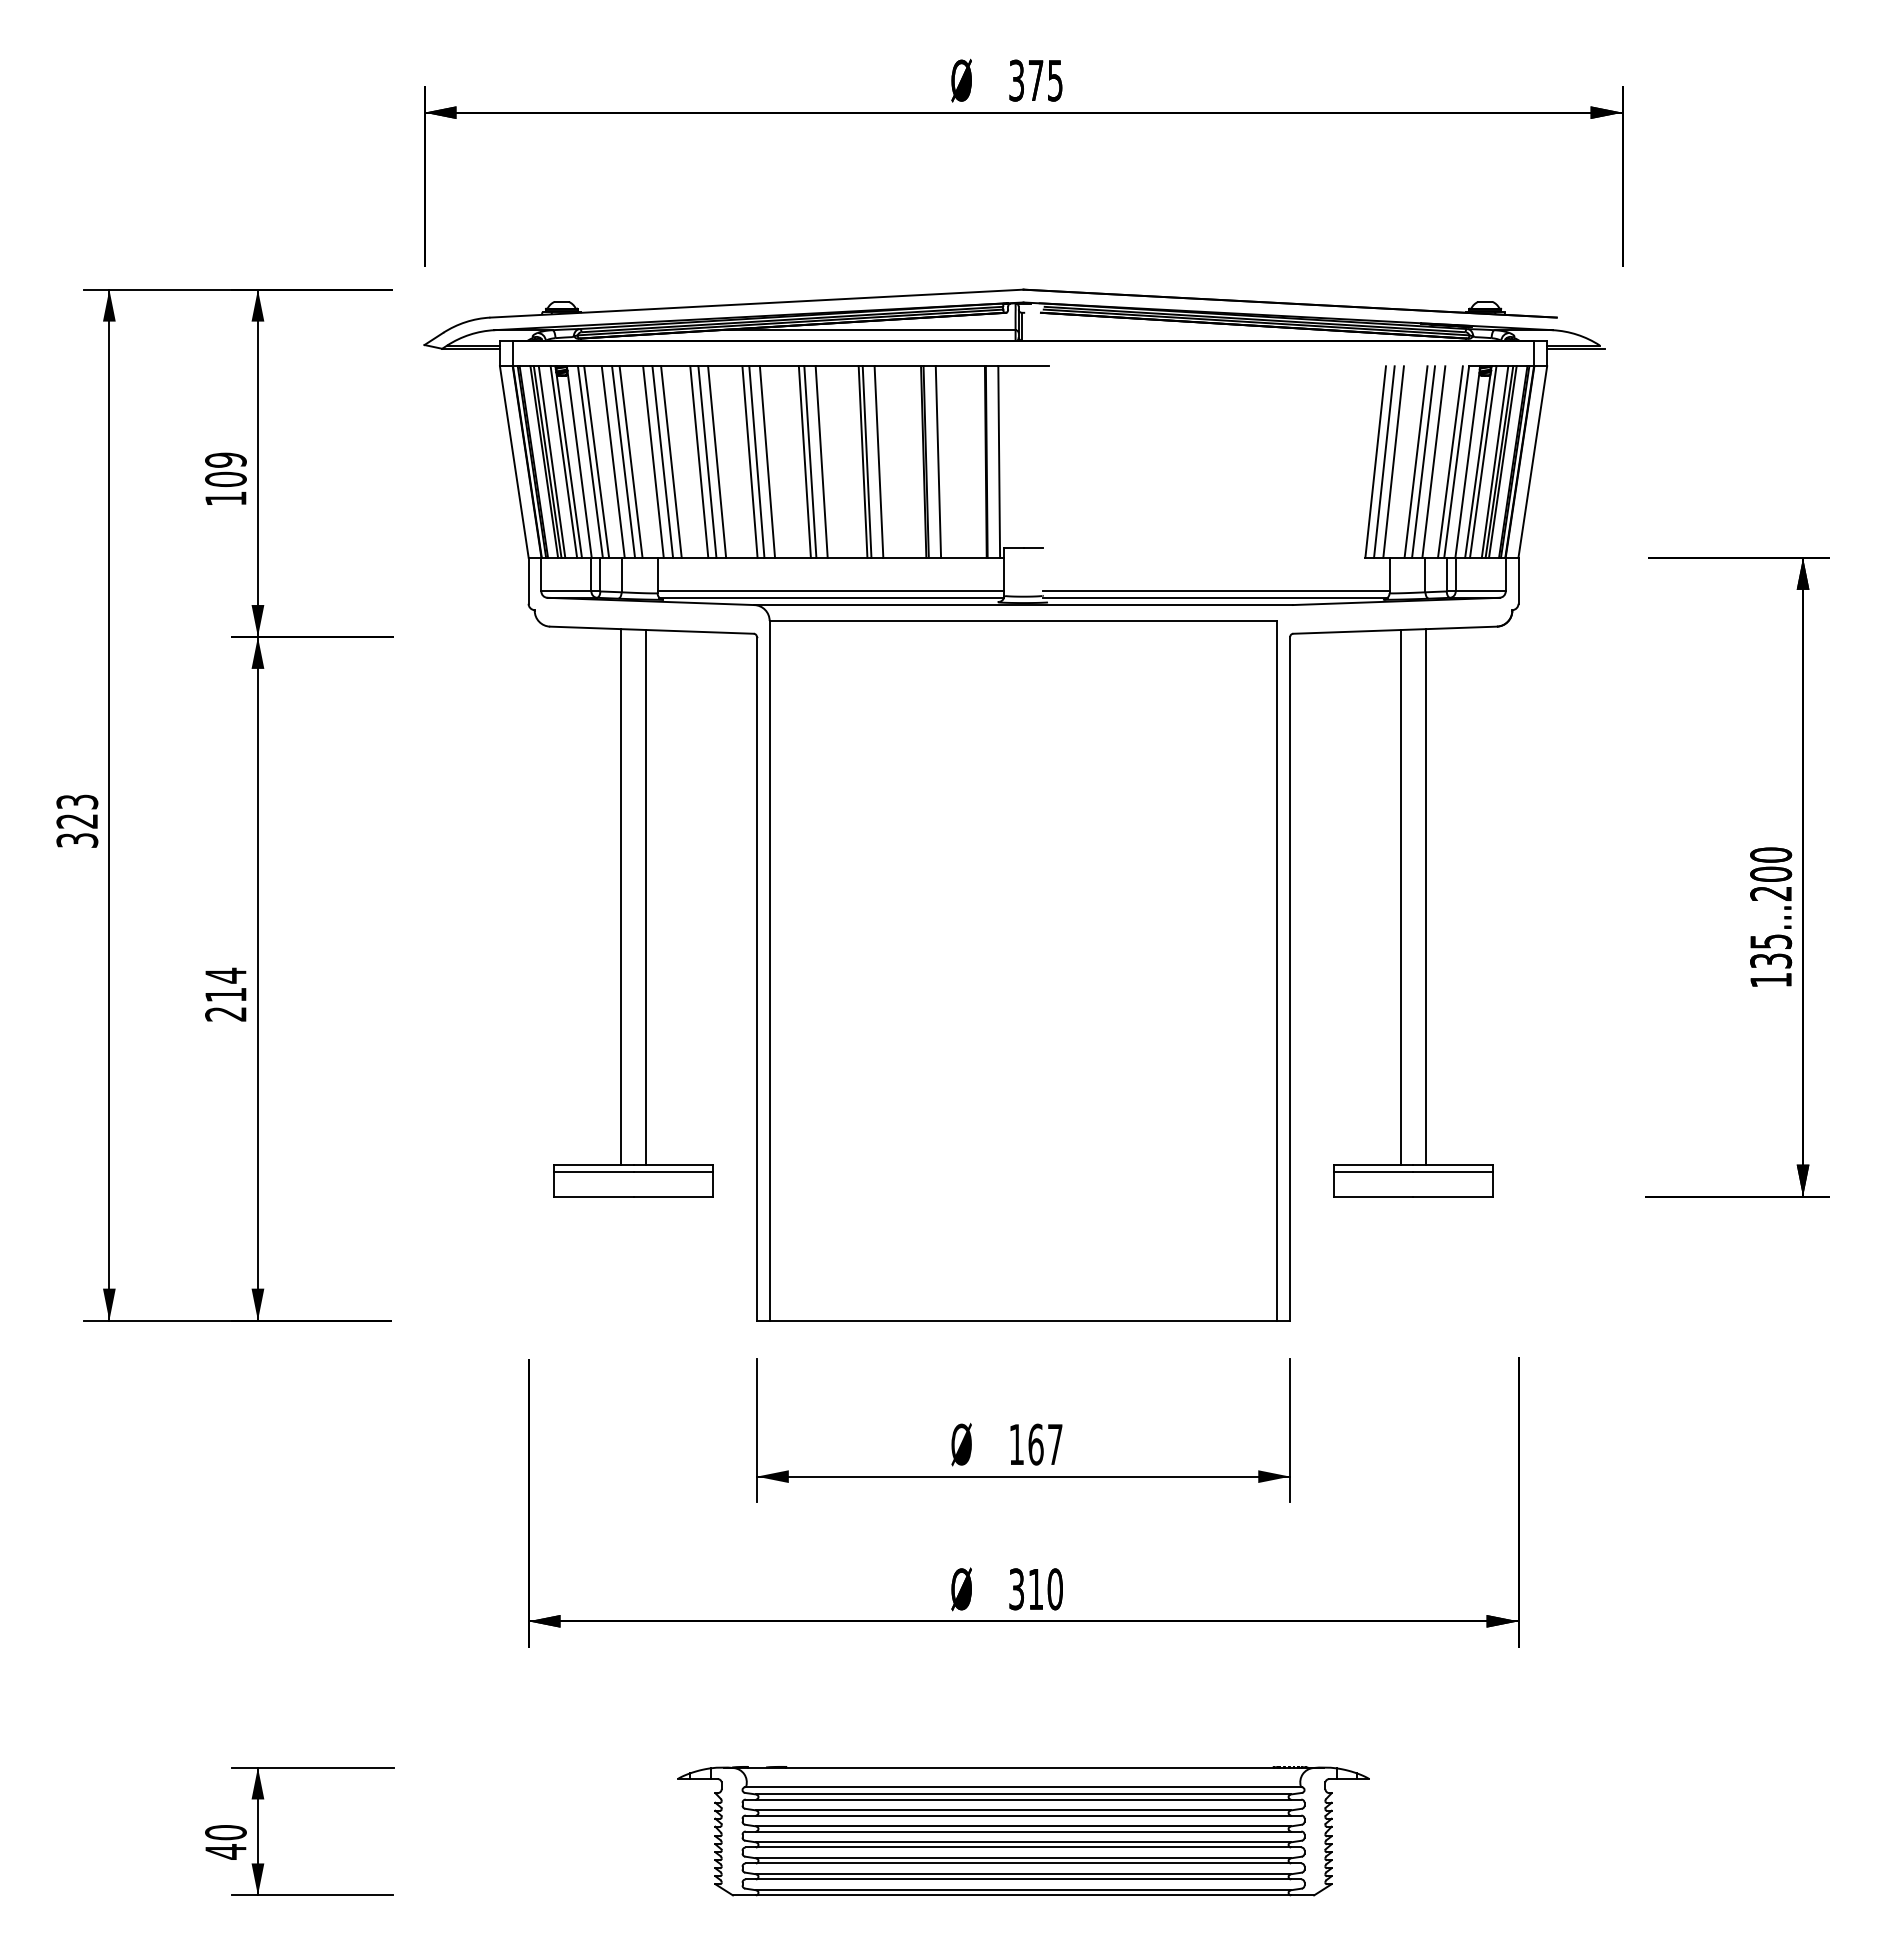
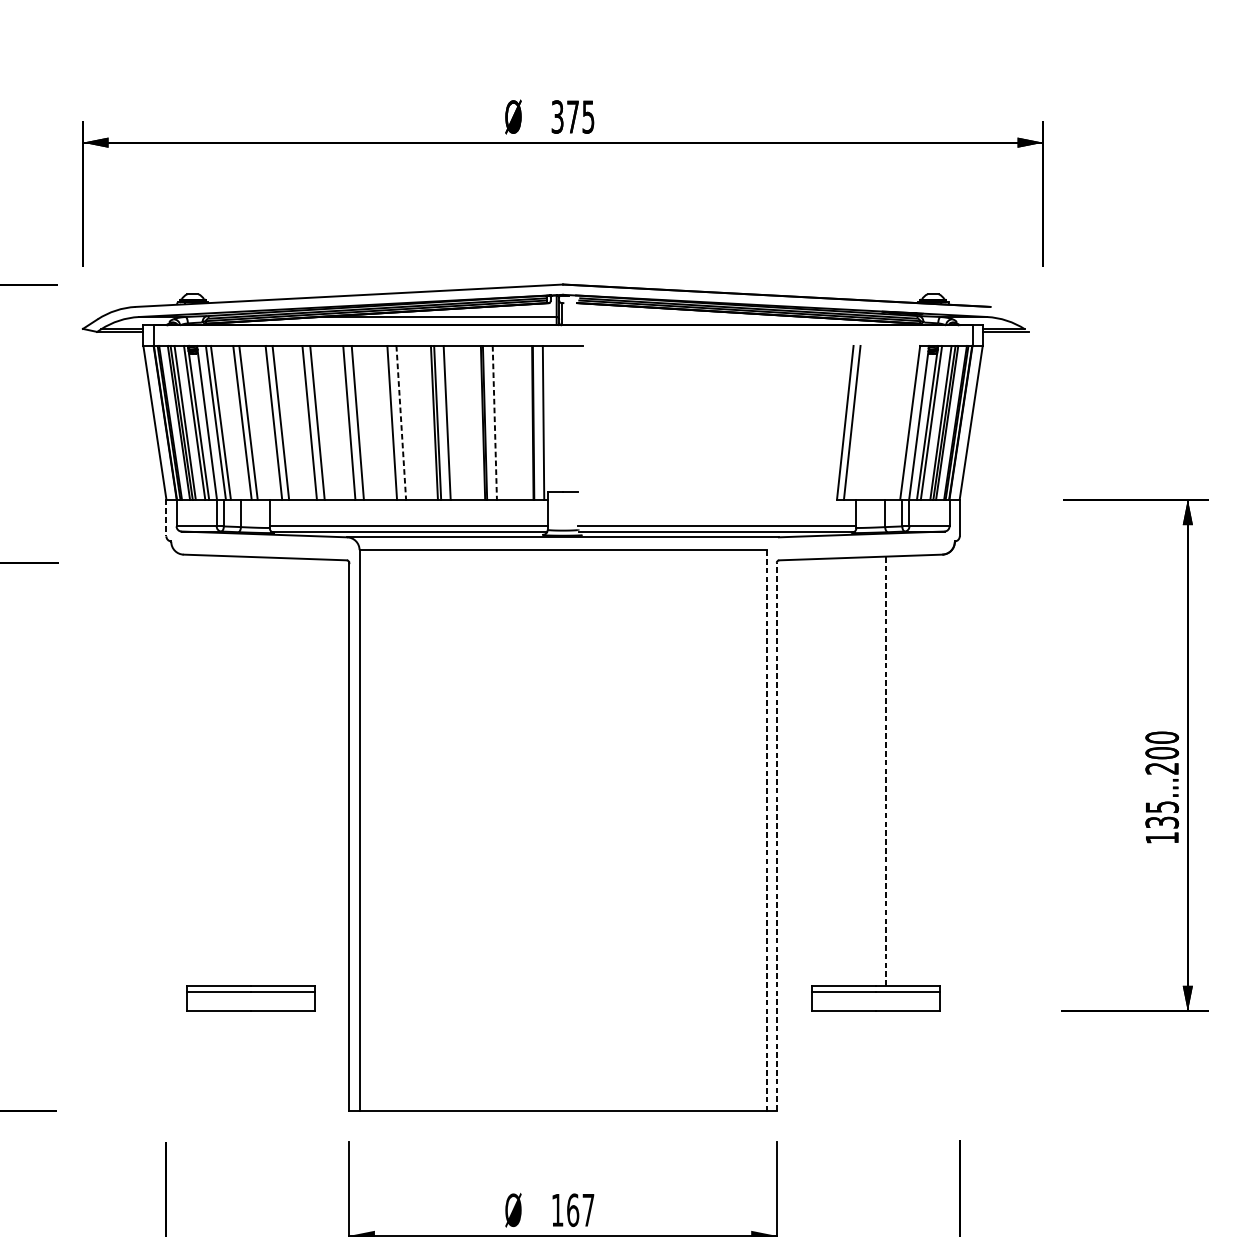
line: (612, 461) -> (233, 422), removed
line: (653, 461) -> (266, 422), removed
line: (699, 461) -> (303, 422), removed
line: (749, 461) -> (343, 422), removed
line: (804, 461) -> (387, 422), removed
line: (1393, 461) -> (859, 422), removed
line: (1415, 461) -> (877, 422), removed
line: (1423, 461) -> (883, 422), removed
line: (1433, 461) -> (891, 422), removed
line: (1450, 461) -> (905, 422), removed
line: (821, 462) -> (401, 423), solid -> dashed
line: (938, 462) -> (494, 423), solid -> dashed
line: (528, 580) -> (166, 517), solid -> dashed
line: (620, 896) -> (240, 770), removed
line: (1426, 896) -> (886, 770), solid -> dashed
line: (646, 897) -> (260, 771), removed
line: (1400, 897) -> (865, 771), removed
line: (1277, 970) -> (766, 830), solid -> dashed
line: (1290, 978) -> (777, 836), solid -> dashed

